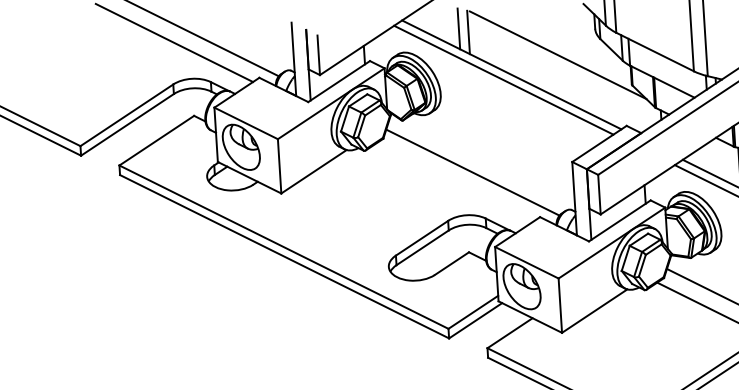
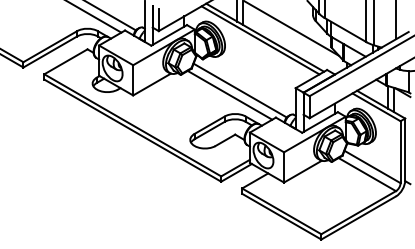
line: (454, 180) -> (229, 94), added

